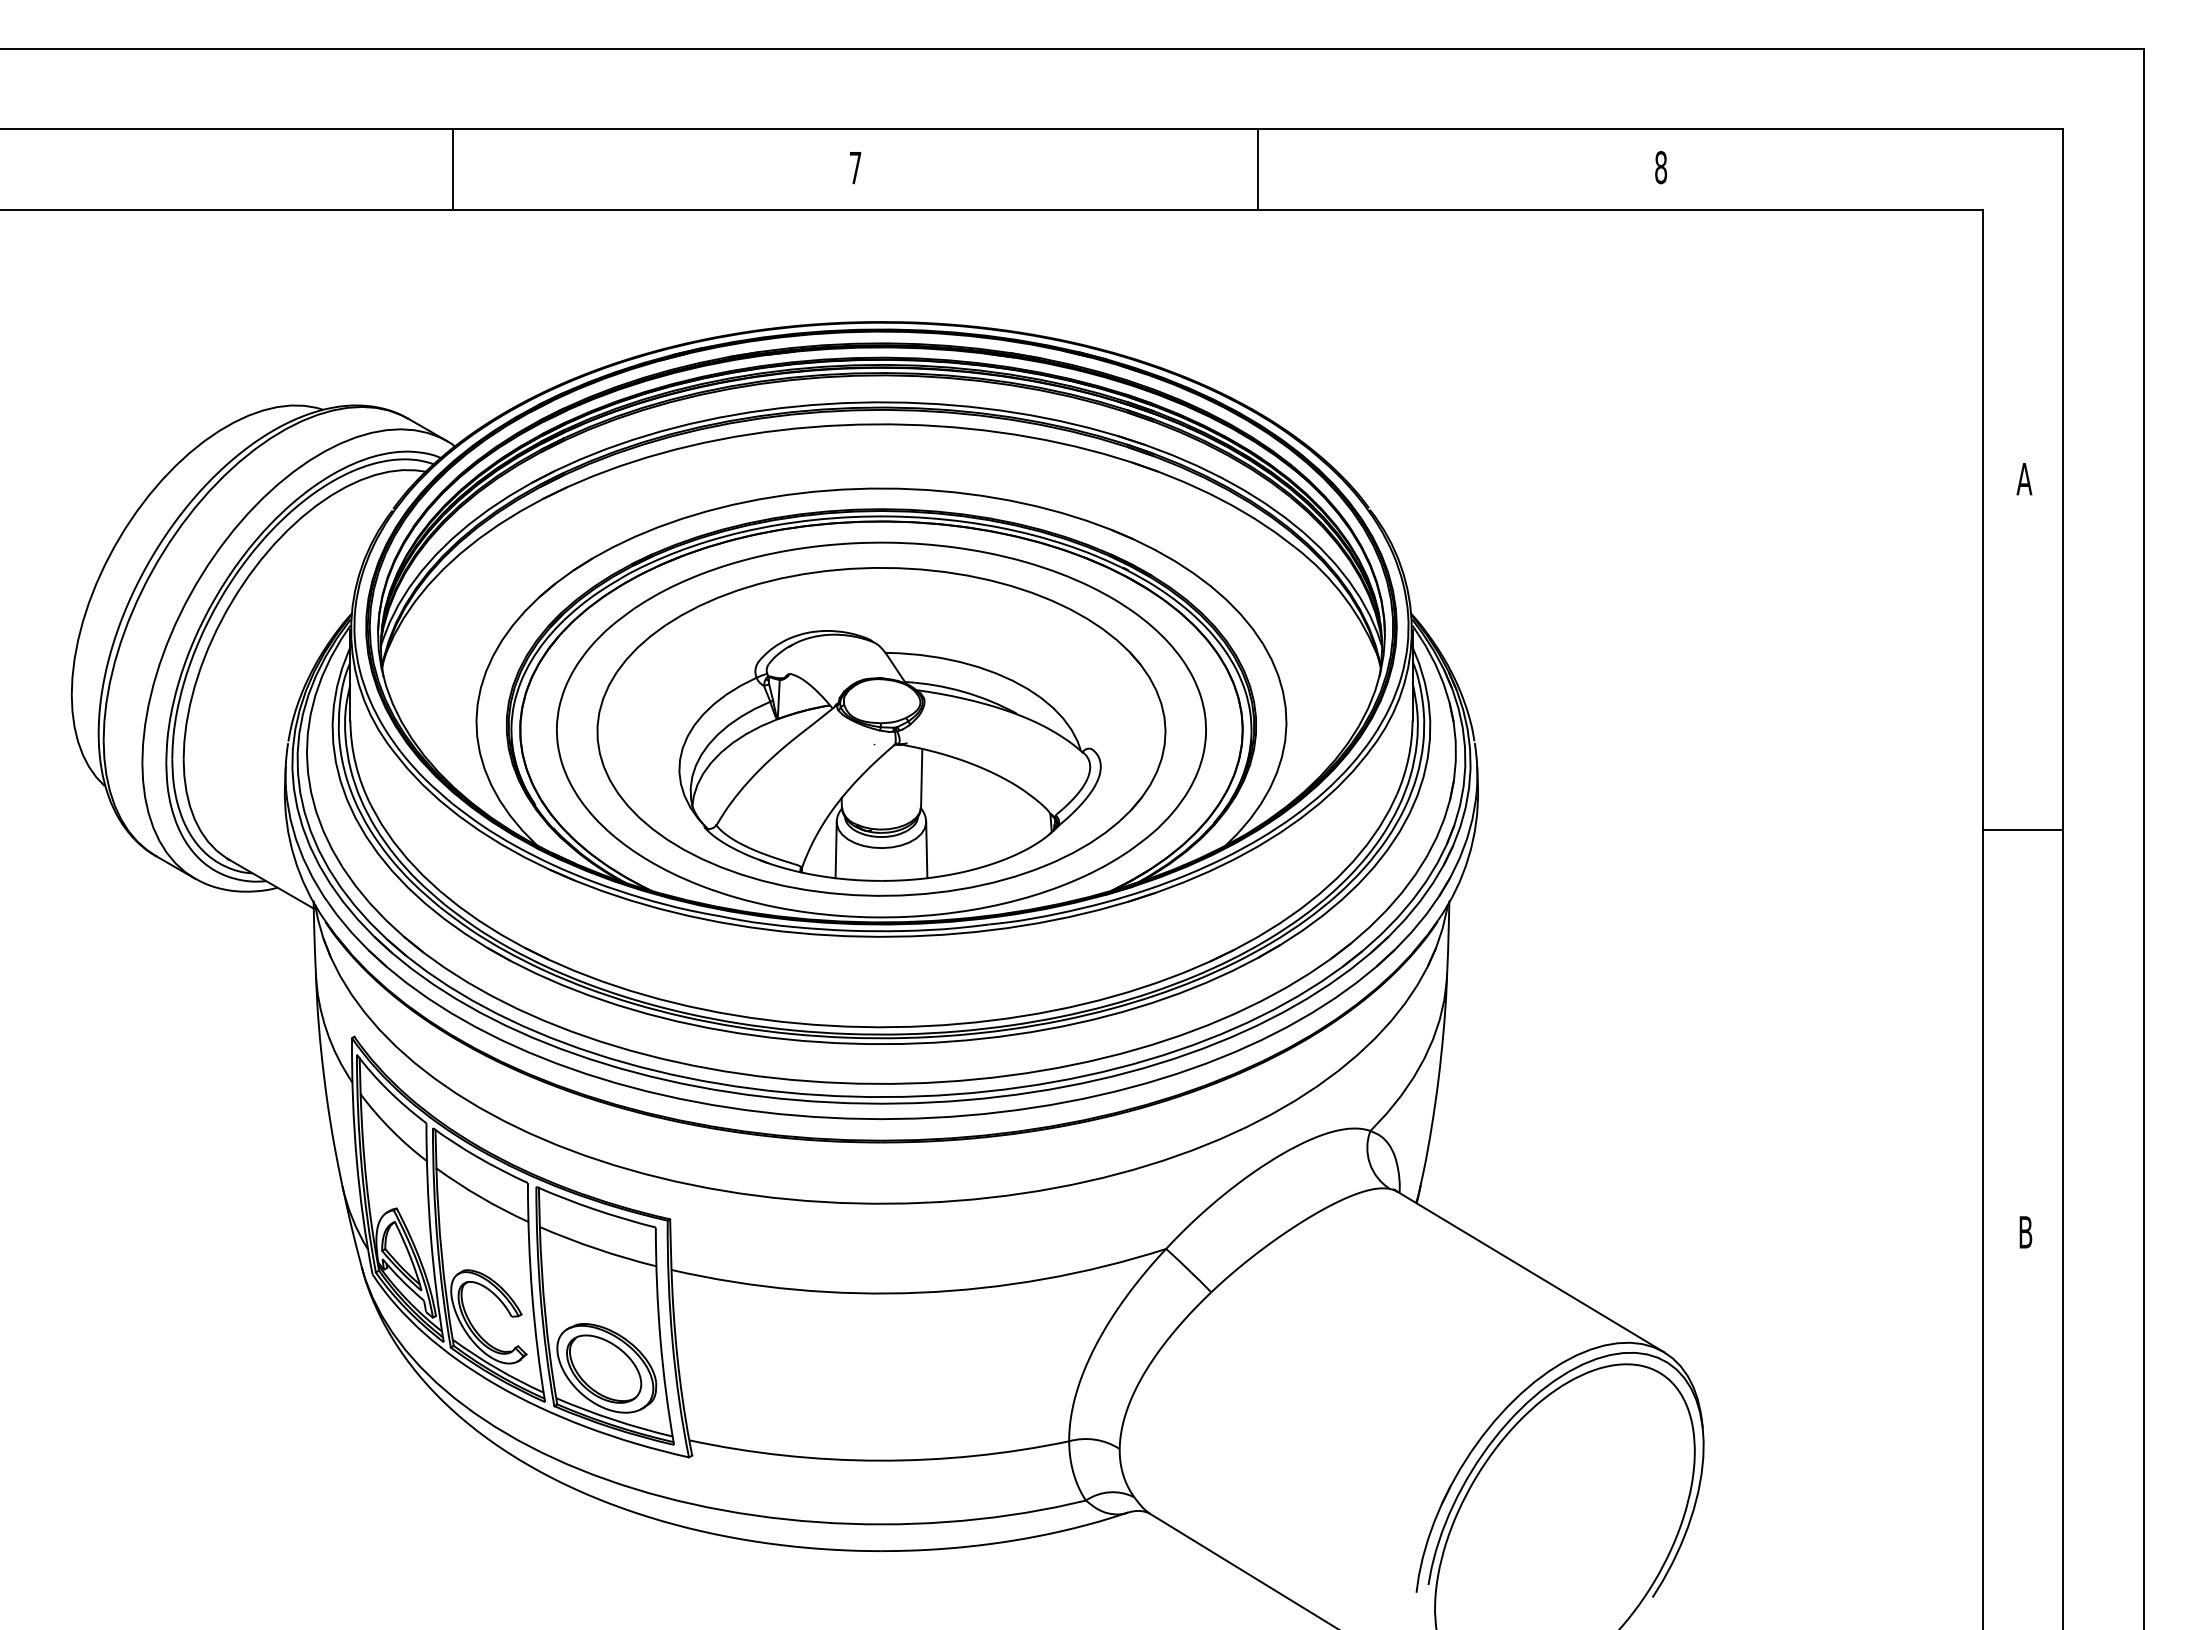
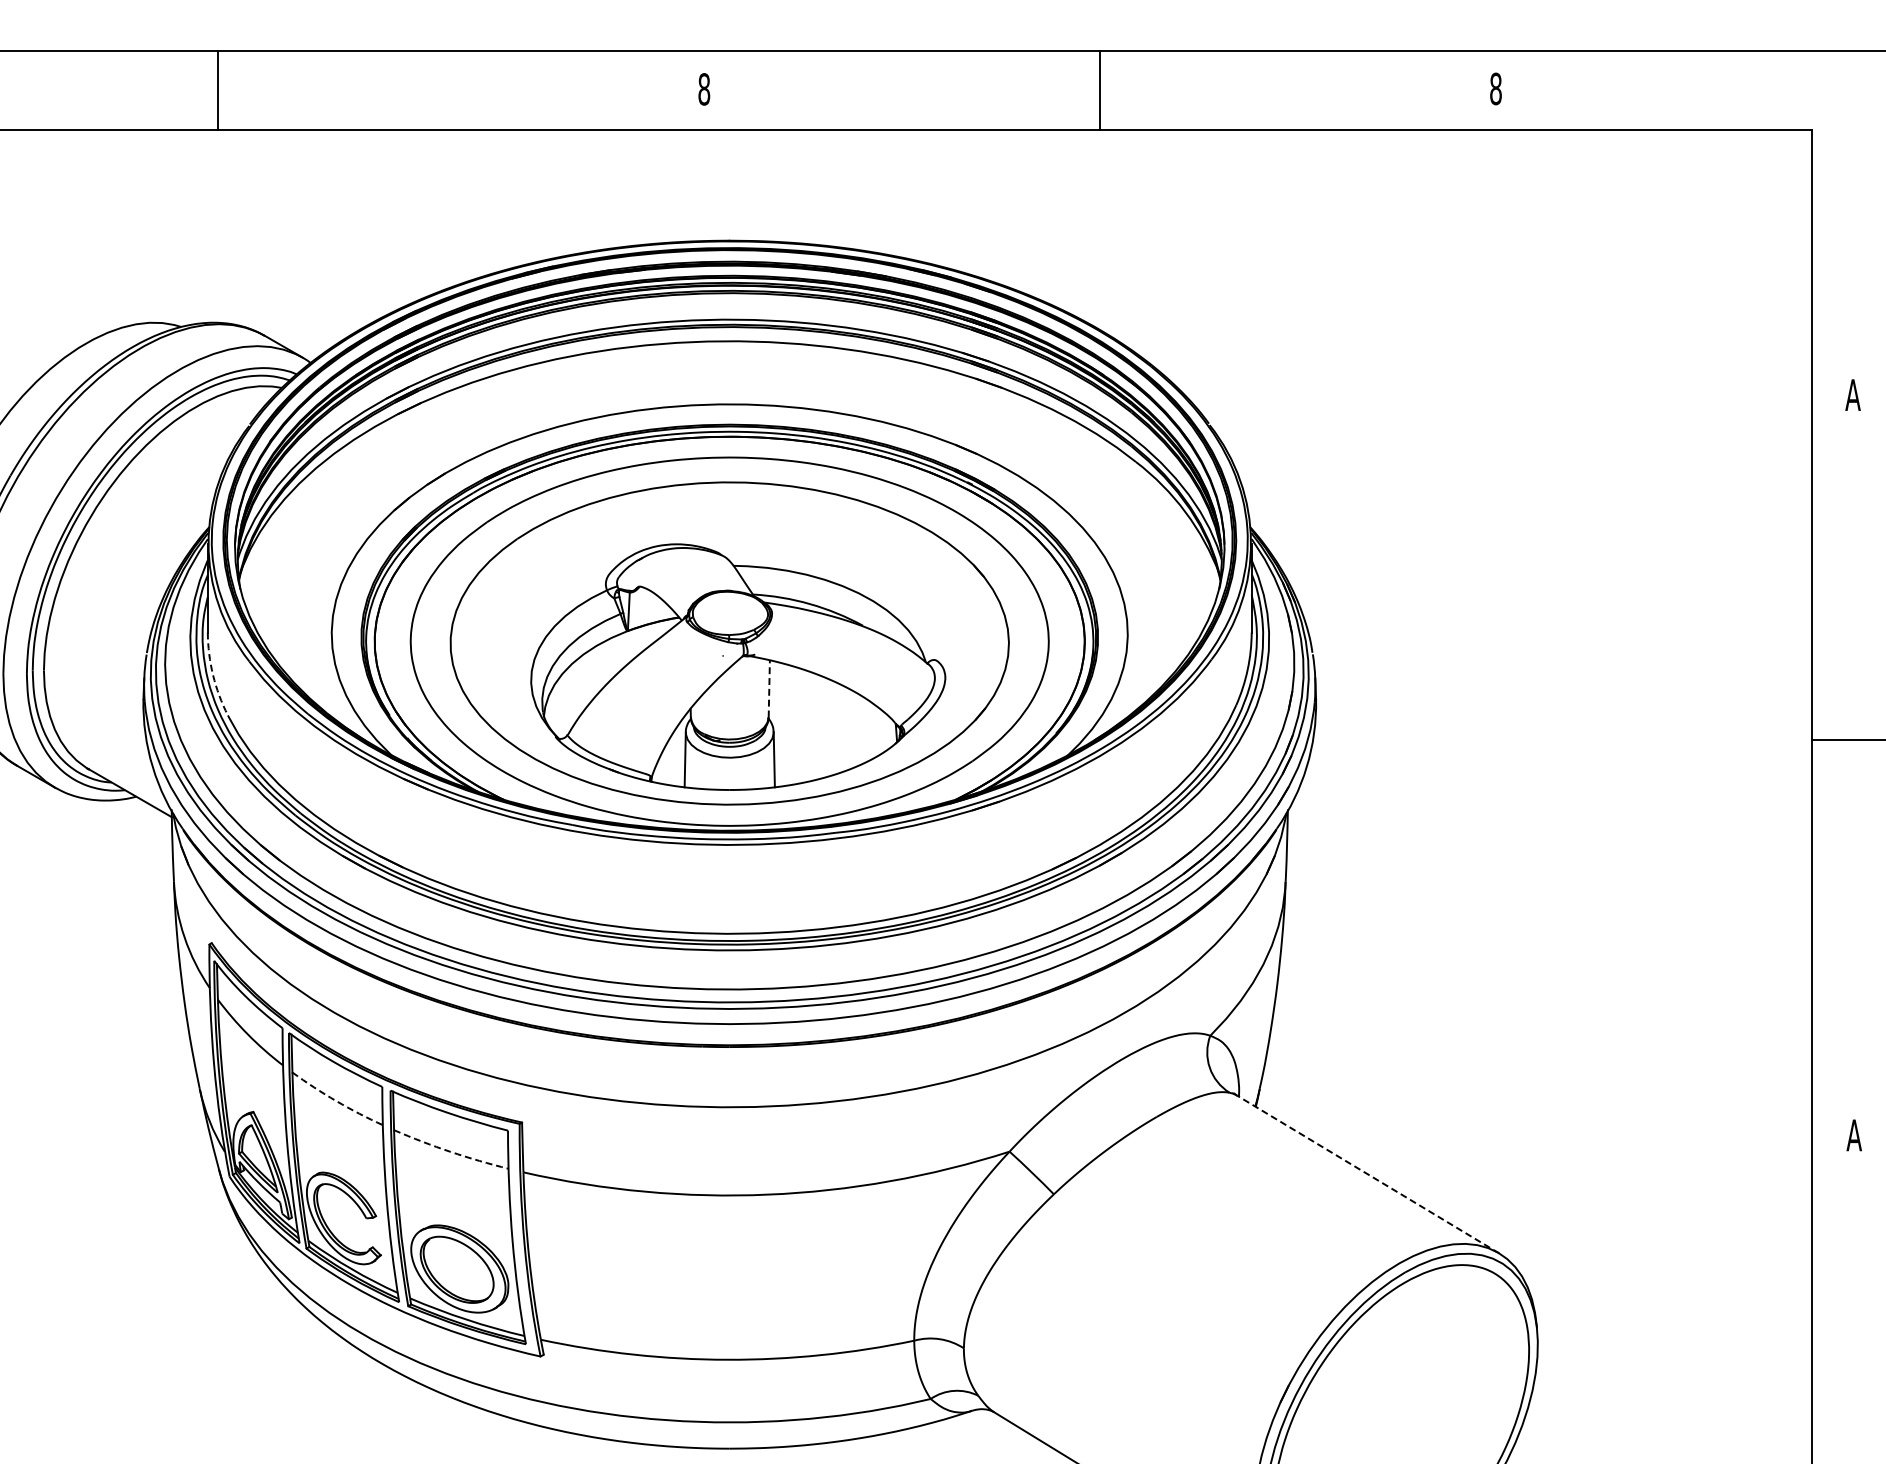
text: (855, 167) -> (704, 88), 7 -> 8
line: (452, 169) -> (217, 90), moved
arc: (355, 764) -> (212, 675), solid -> dashed
line: (921, 777) -> (769, 688), solid -> dashed
arc: (481, 1197) -> (336, 1101), solid -> dashed
text: (2025, 1232) -> (1854, 1135), B -> A
arc: (597, 1249) -> (450, 1152), solid -> dashed
line: (1531, 1272) -> (1368, 1174), solid -> dashed

